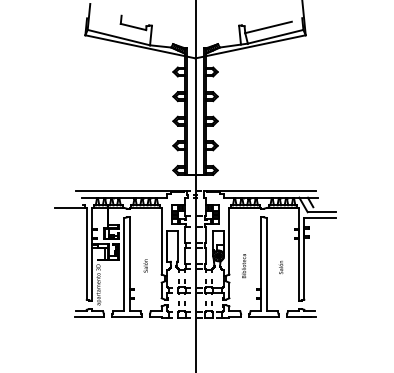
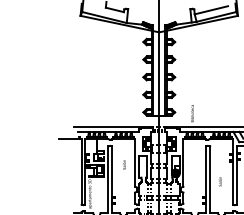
text: (145, 265) -> (124, 164), moved
text: (244, 266) -> (192, 113), moved

